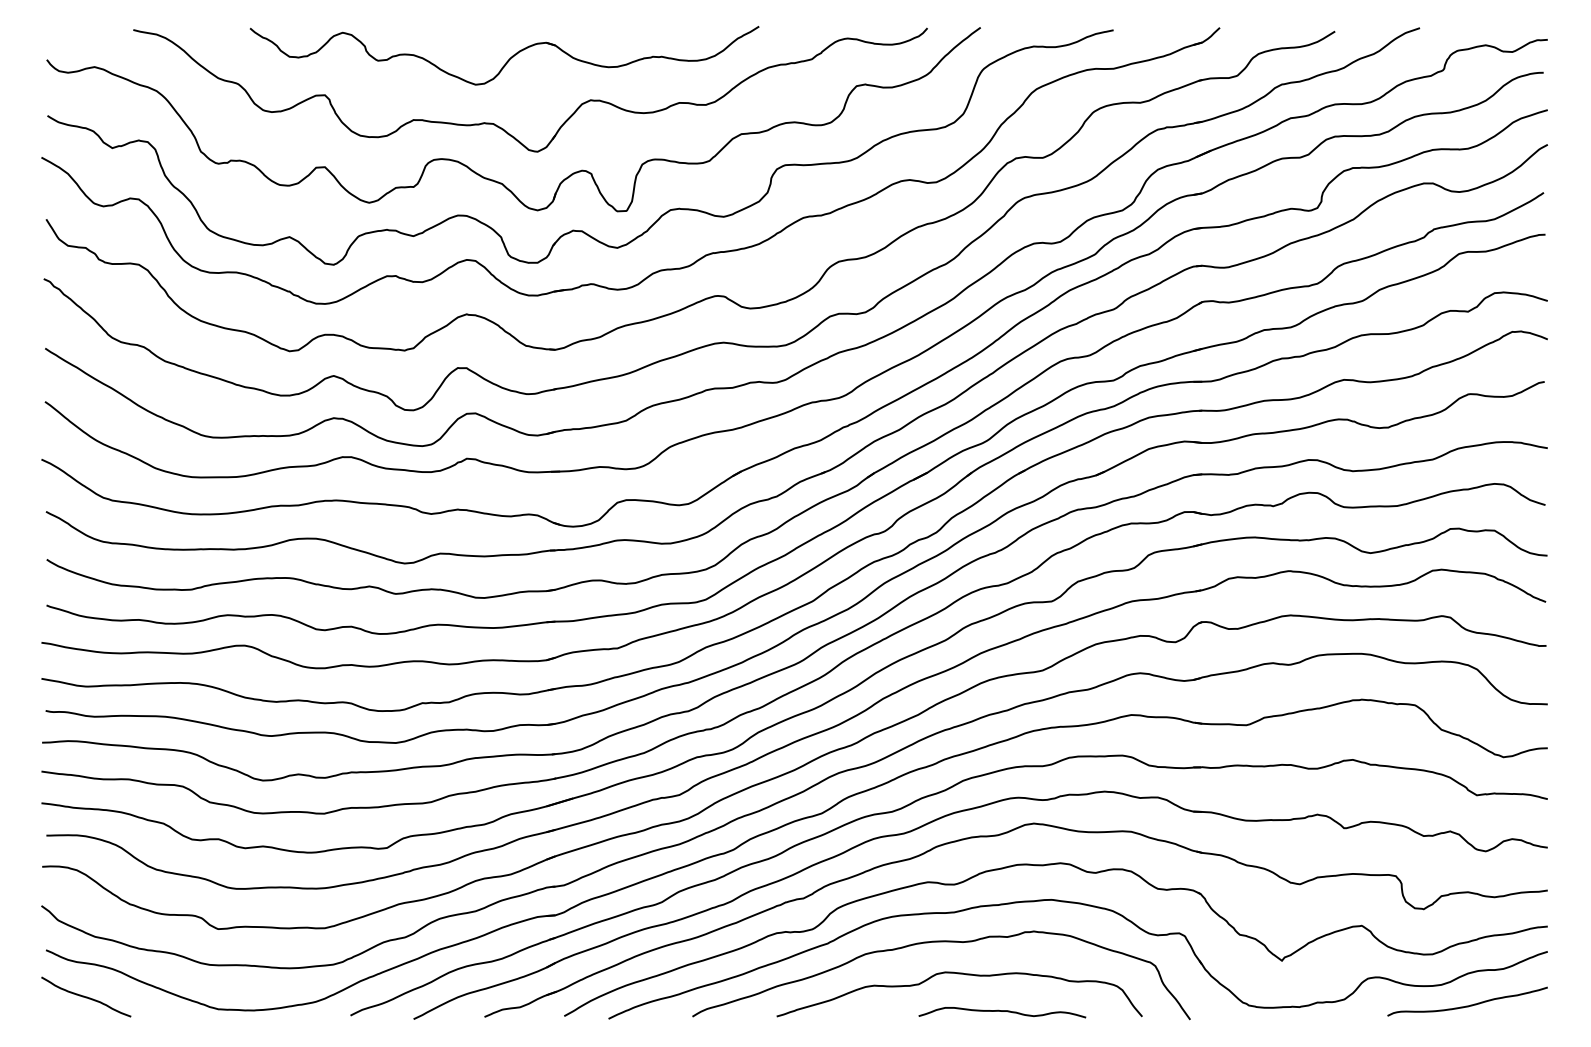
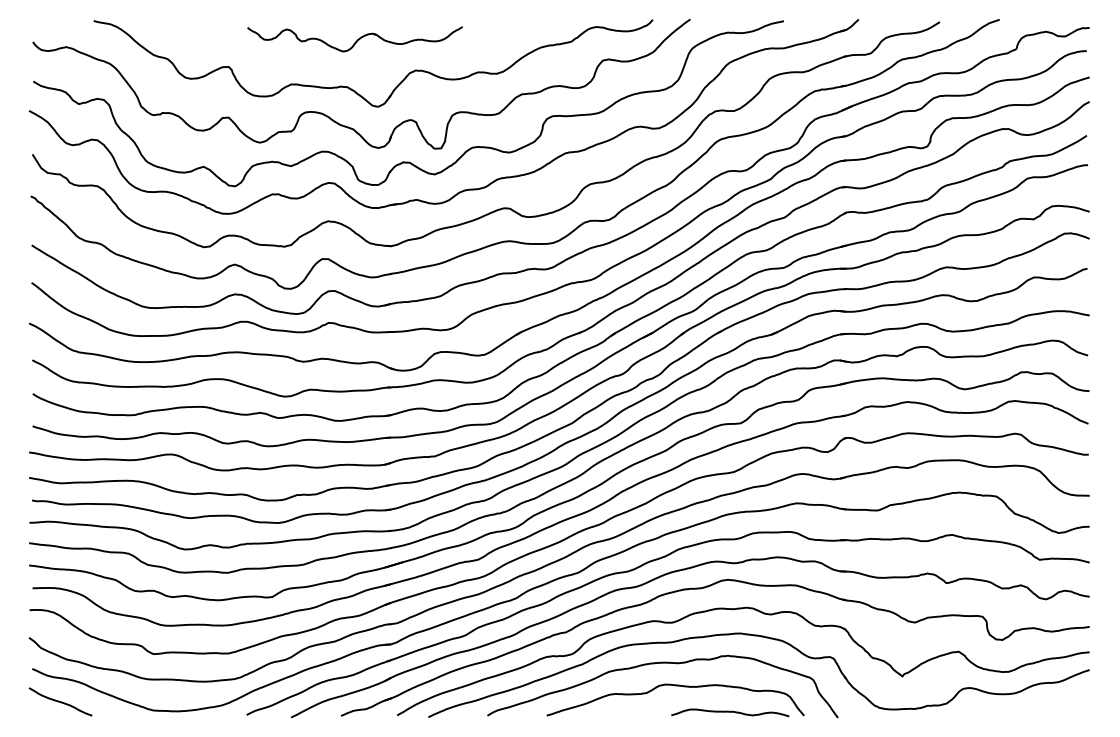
part: (504, 55) -> (355, 38), size x0.6
curve: (1467, 1005) -> (1033, 707), removed
curve: (1002, 1011) -> (730, 712), moved

